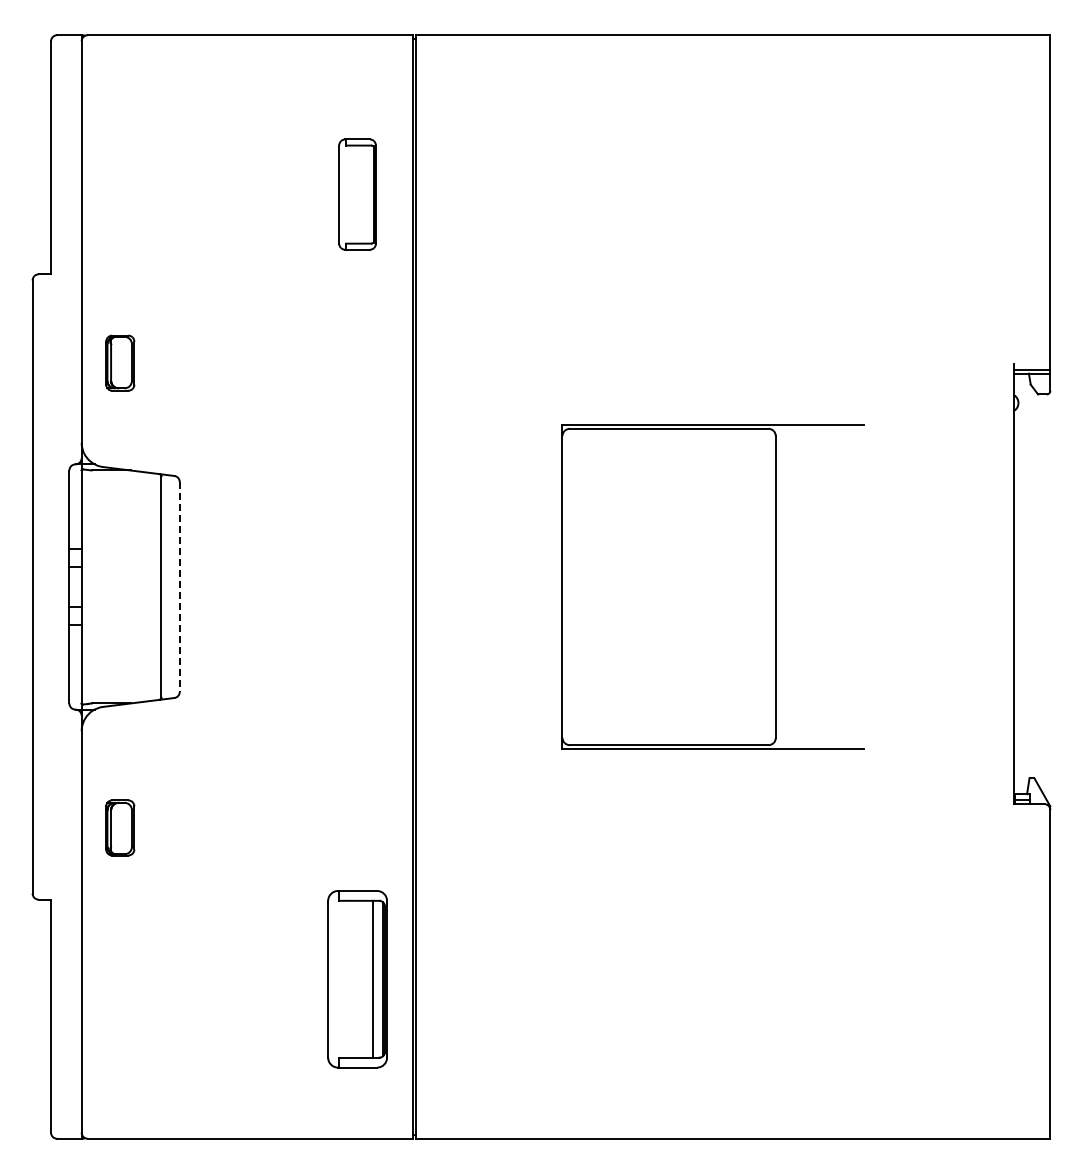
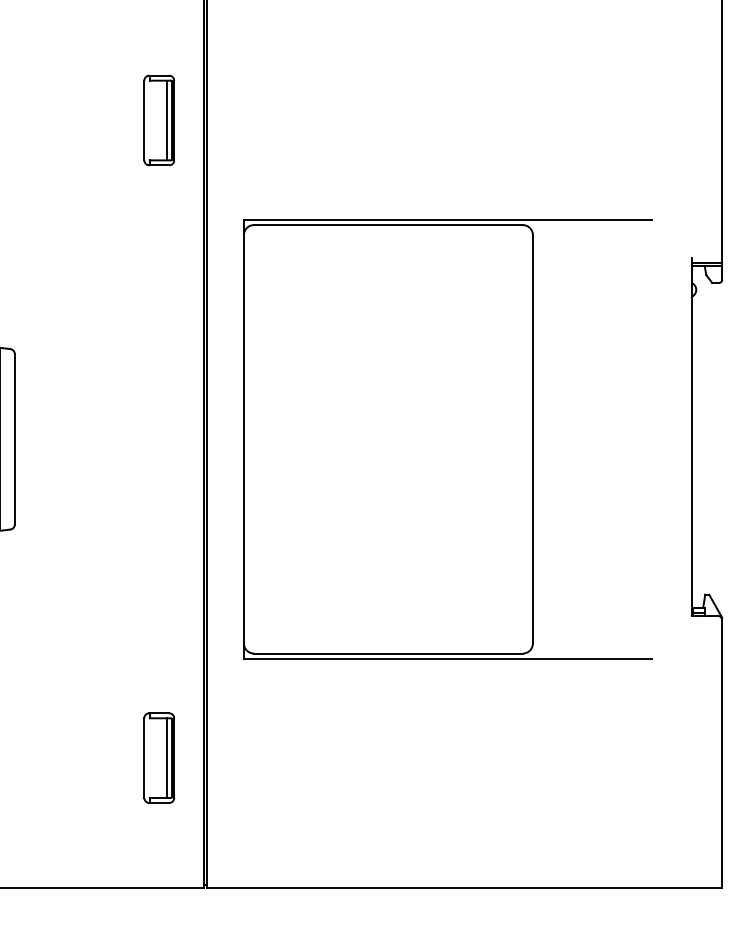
line: (367, 194) -> (167, 120), added
line: (179, 586) -> (14, 438), dashed -> solid
part: (713, 586) -> (448, 438), size x1.67
part: (357, 979) -> (159, 758), size x0.62

